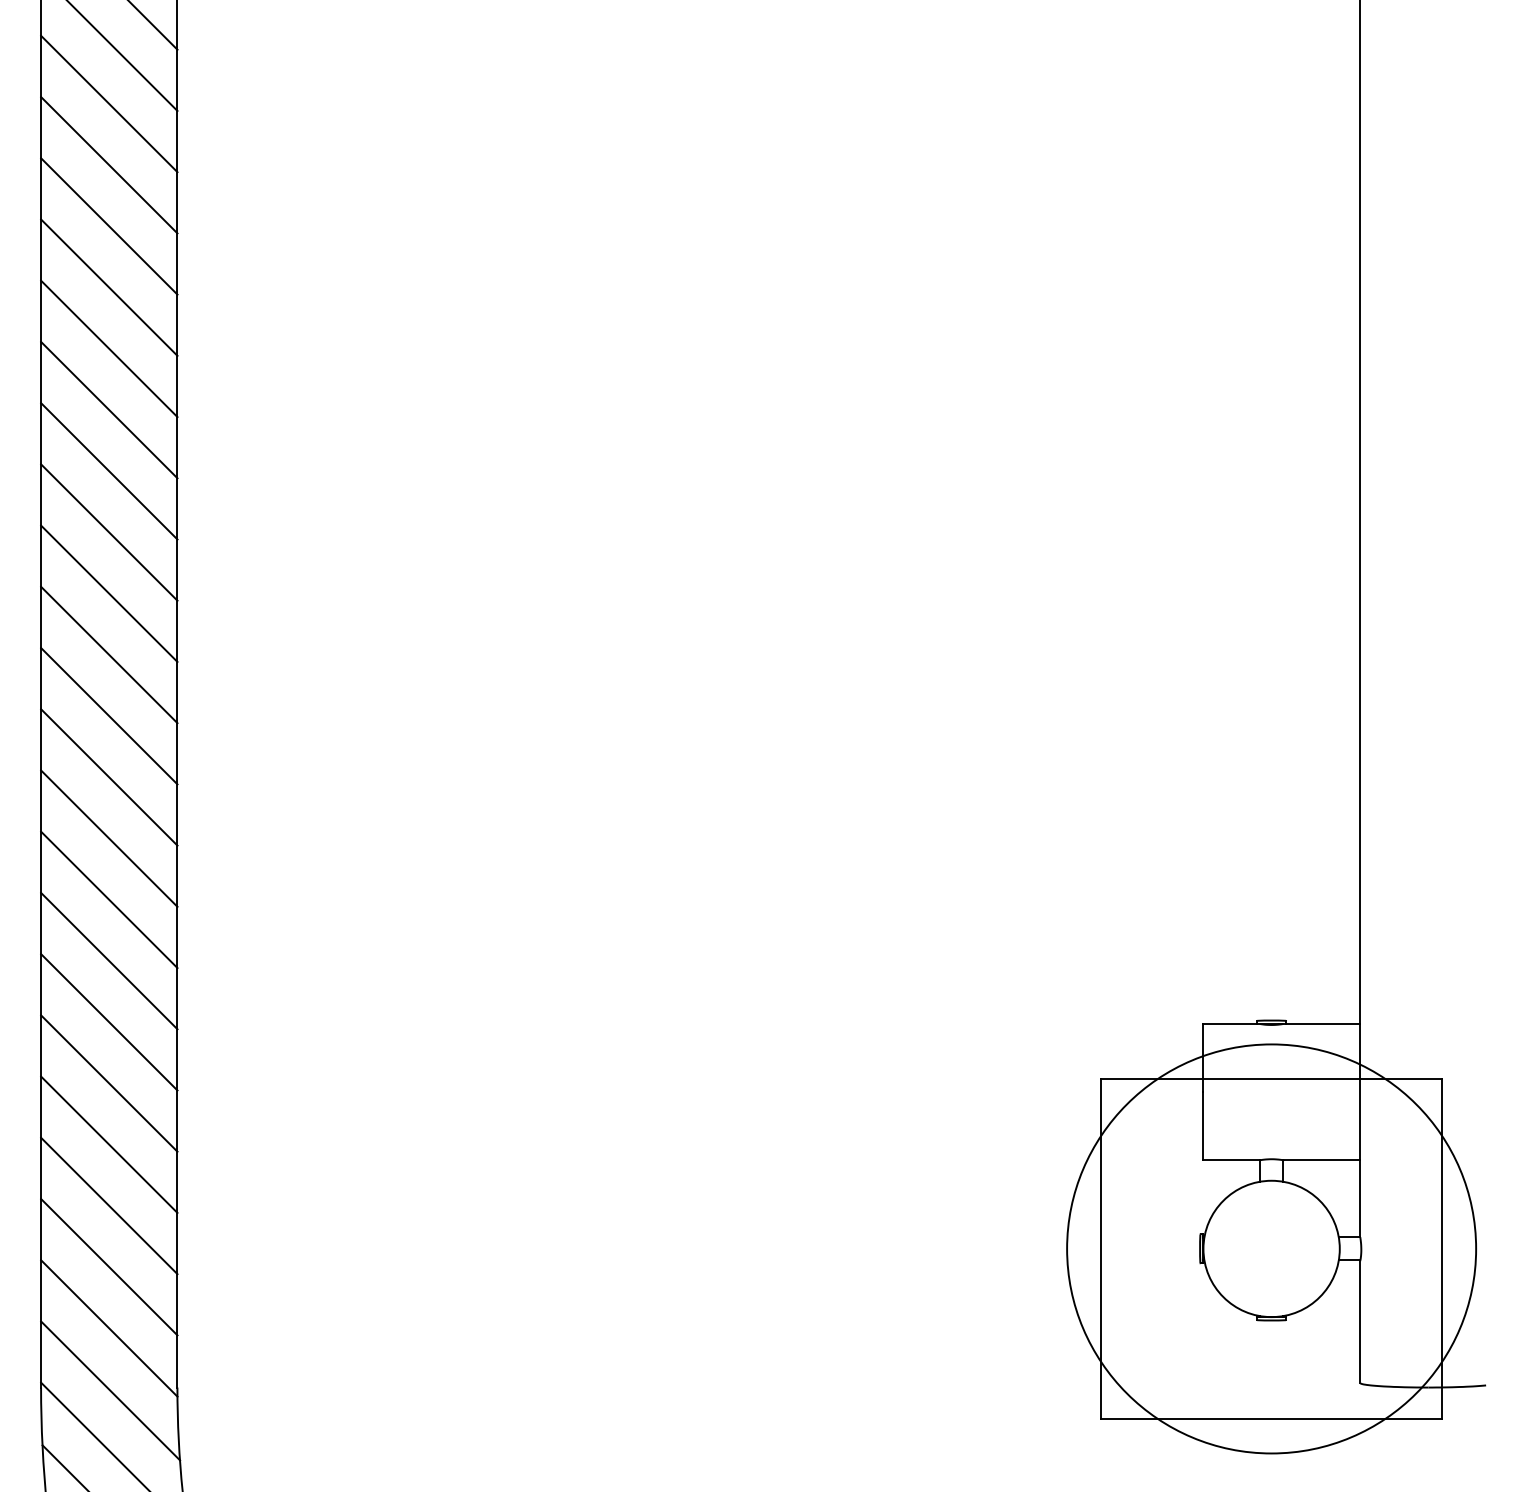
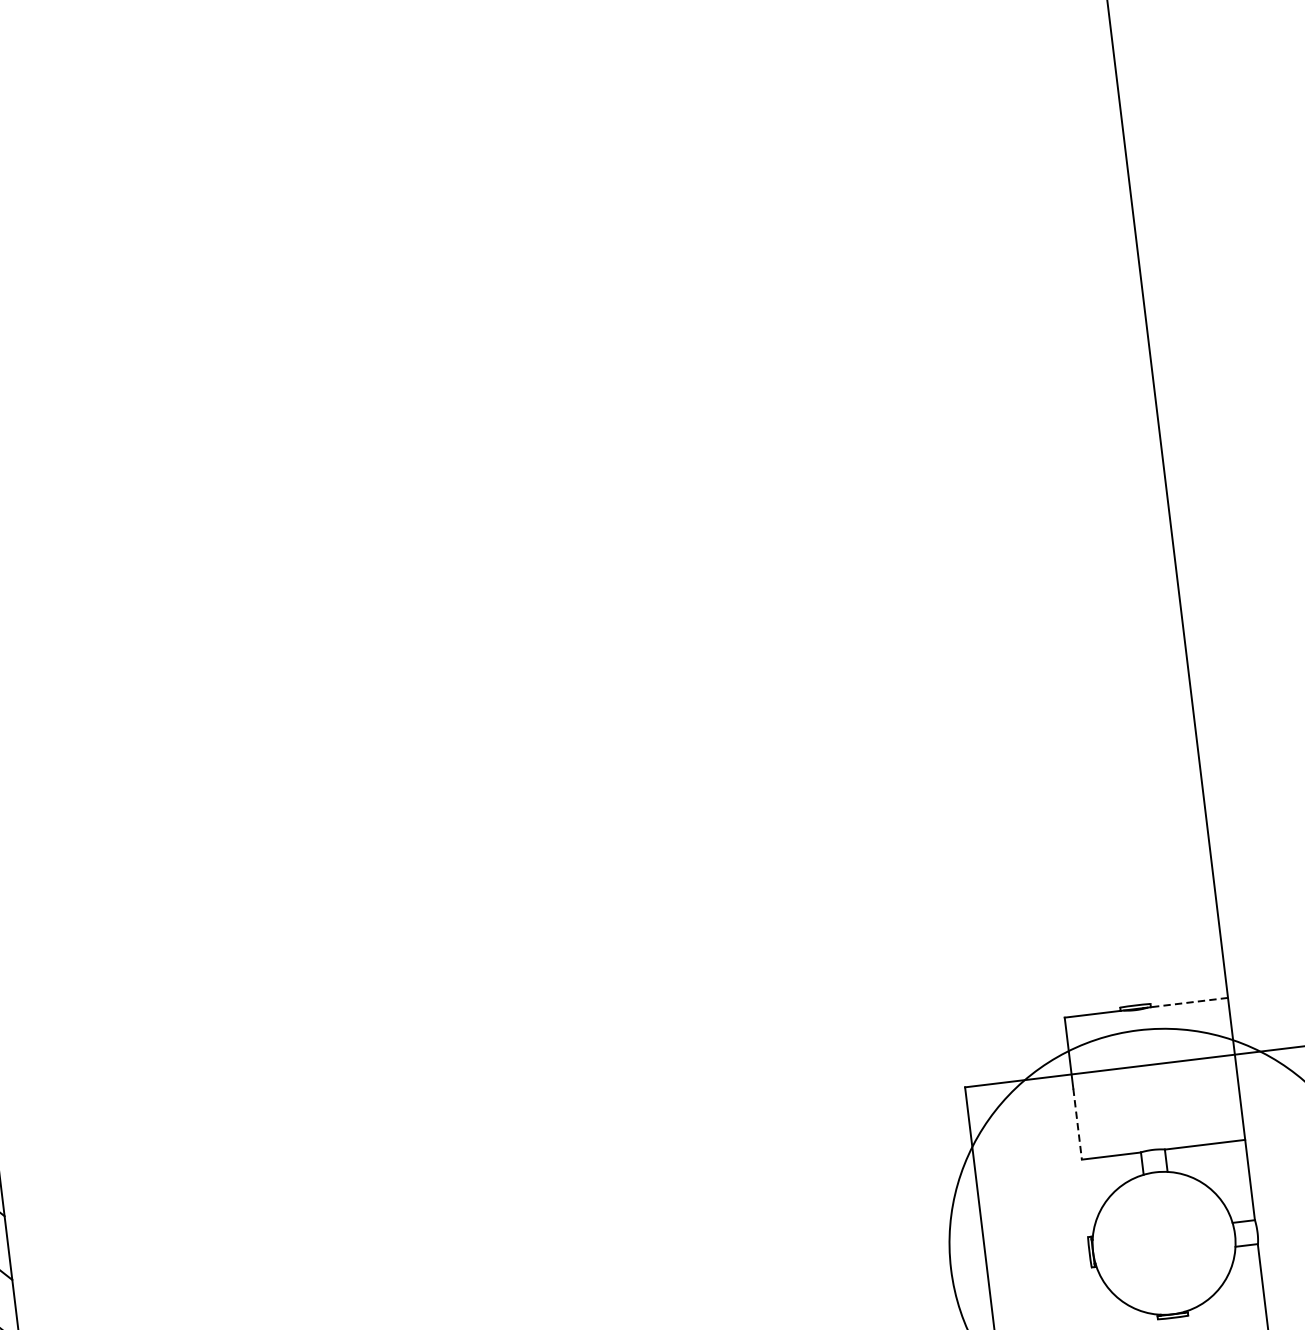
line: (1322, 1023) -> (1188, 1002), solid -> dashed
line: (1203, 1126) -> (1077, 1124), solid -> dashed

